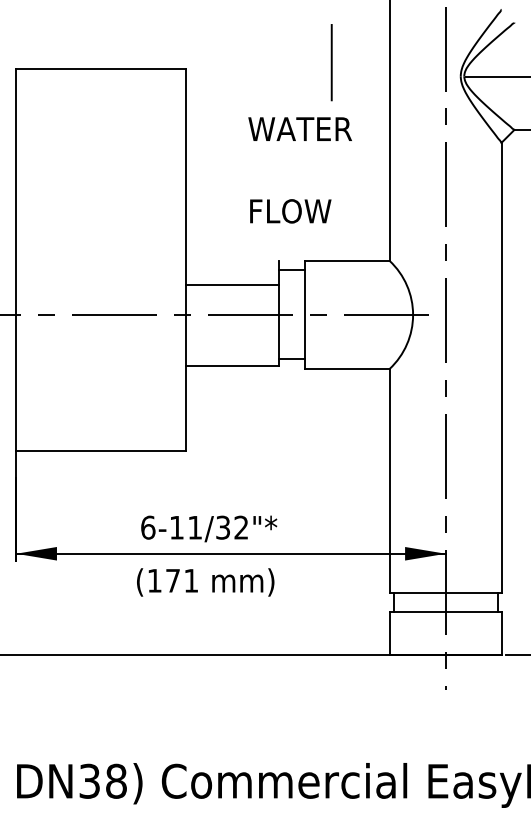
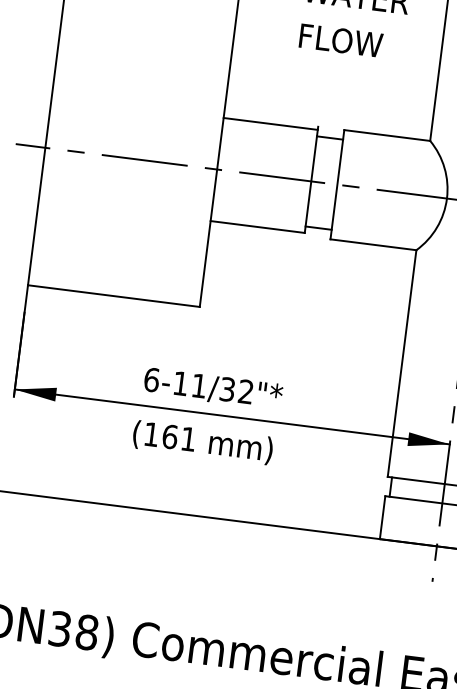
text: (290, 211) -> (340, 40), moved
line: (232, 285) -> (270, 124), moved
text: (173, 580) -> (170, 436), (171 -> (161

